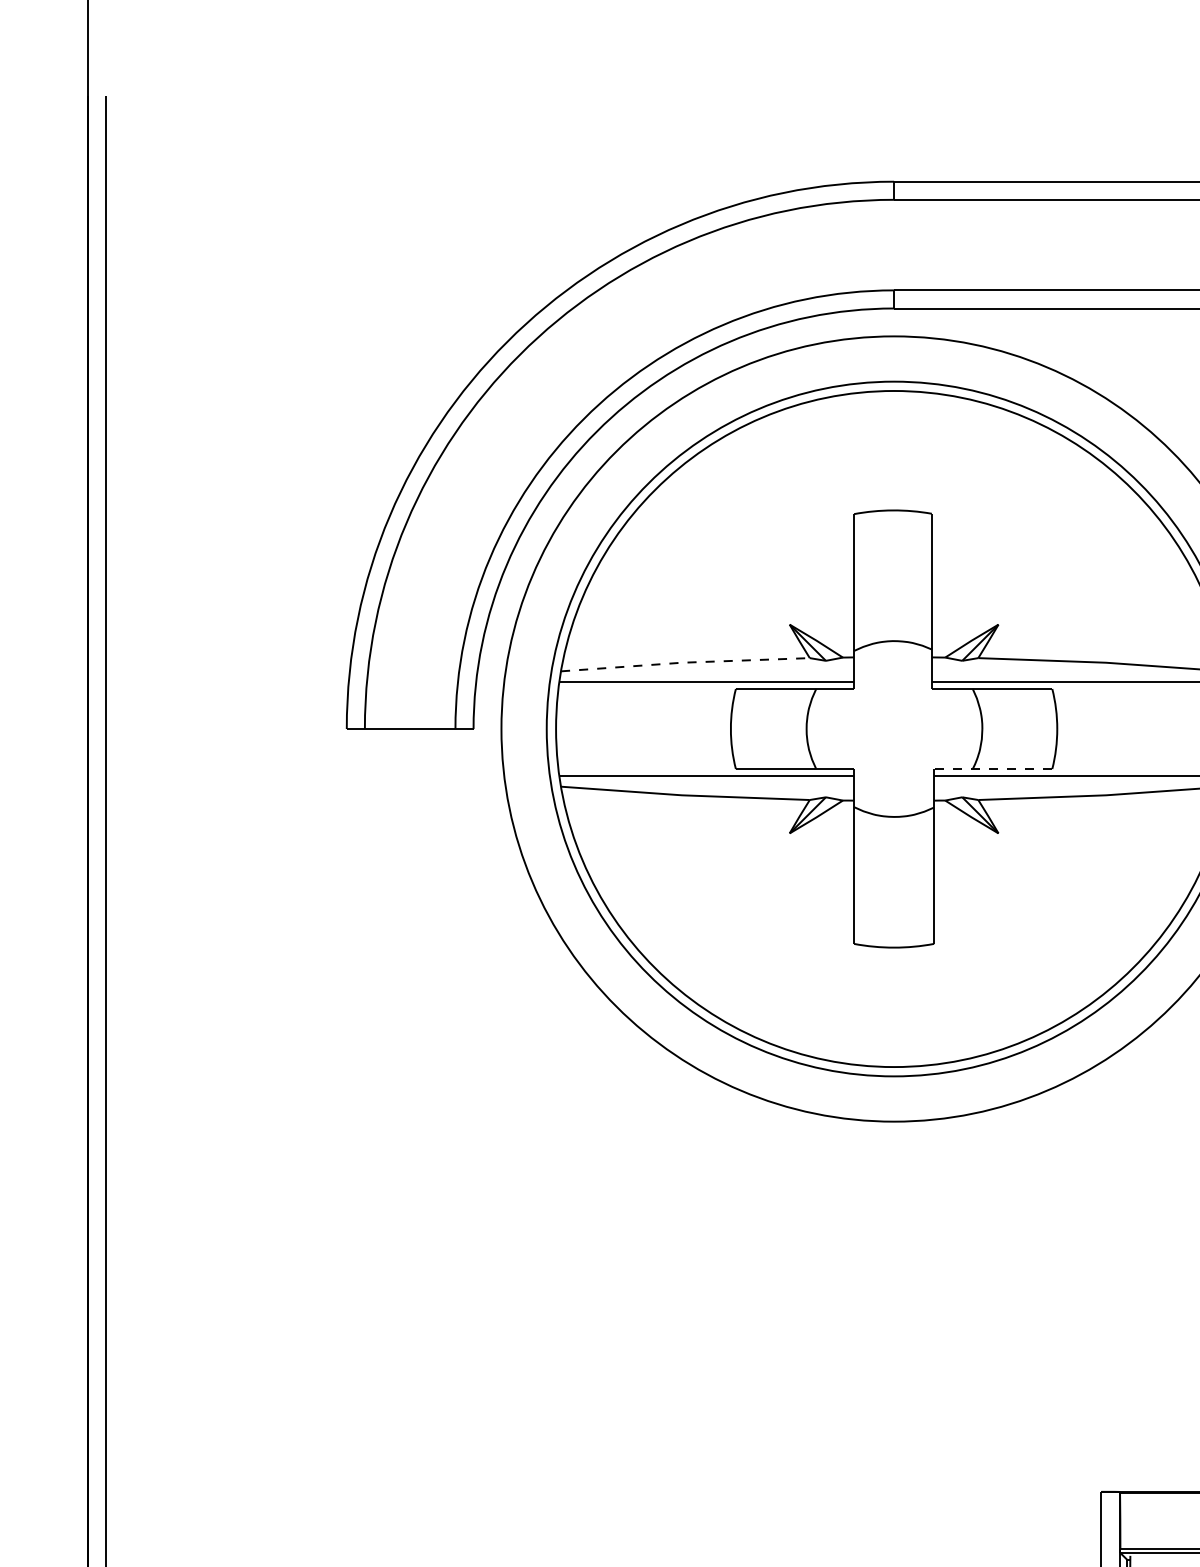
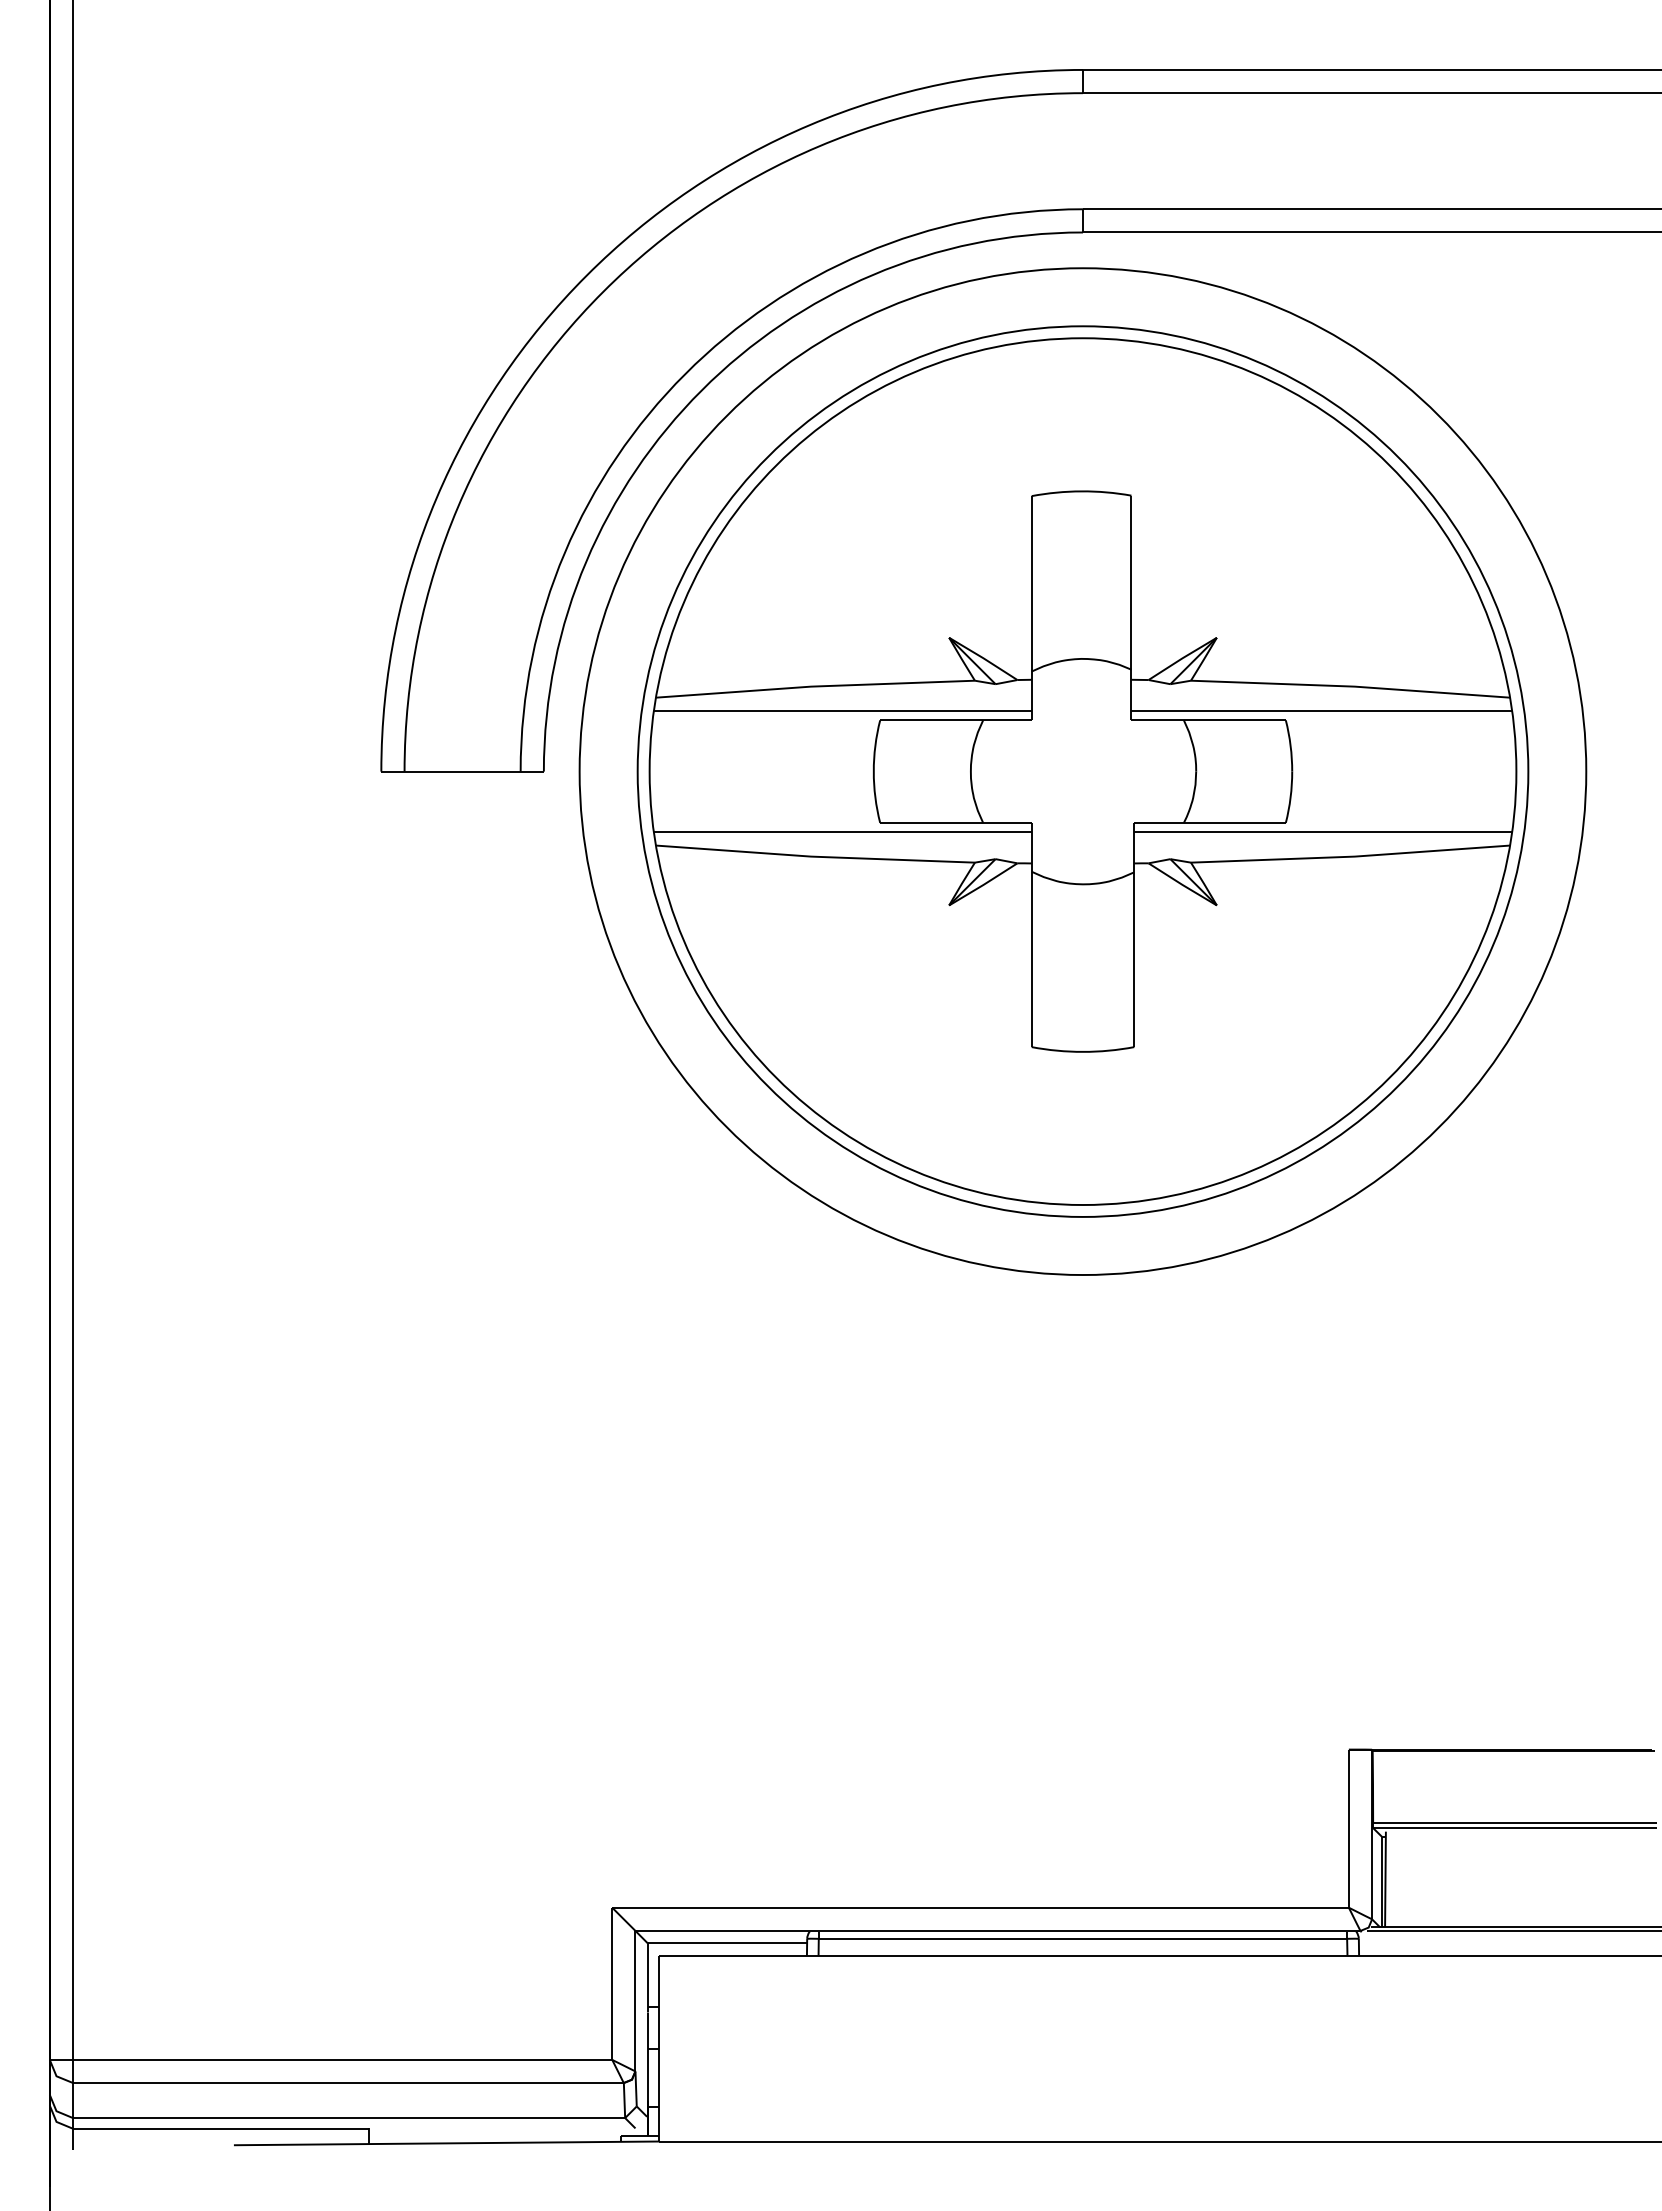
line: (684, 662) -> (814, 686), dashed -> solid
line: (993, 768) -> (1210, 822), dashed -> solid

